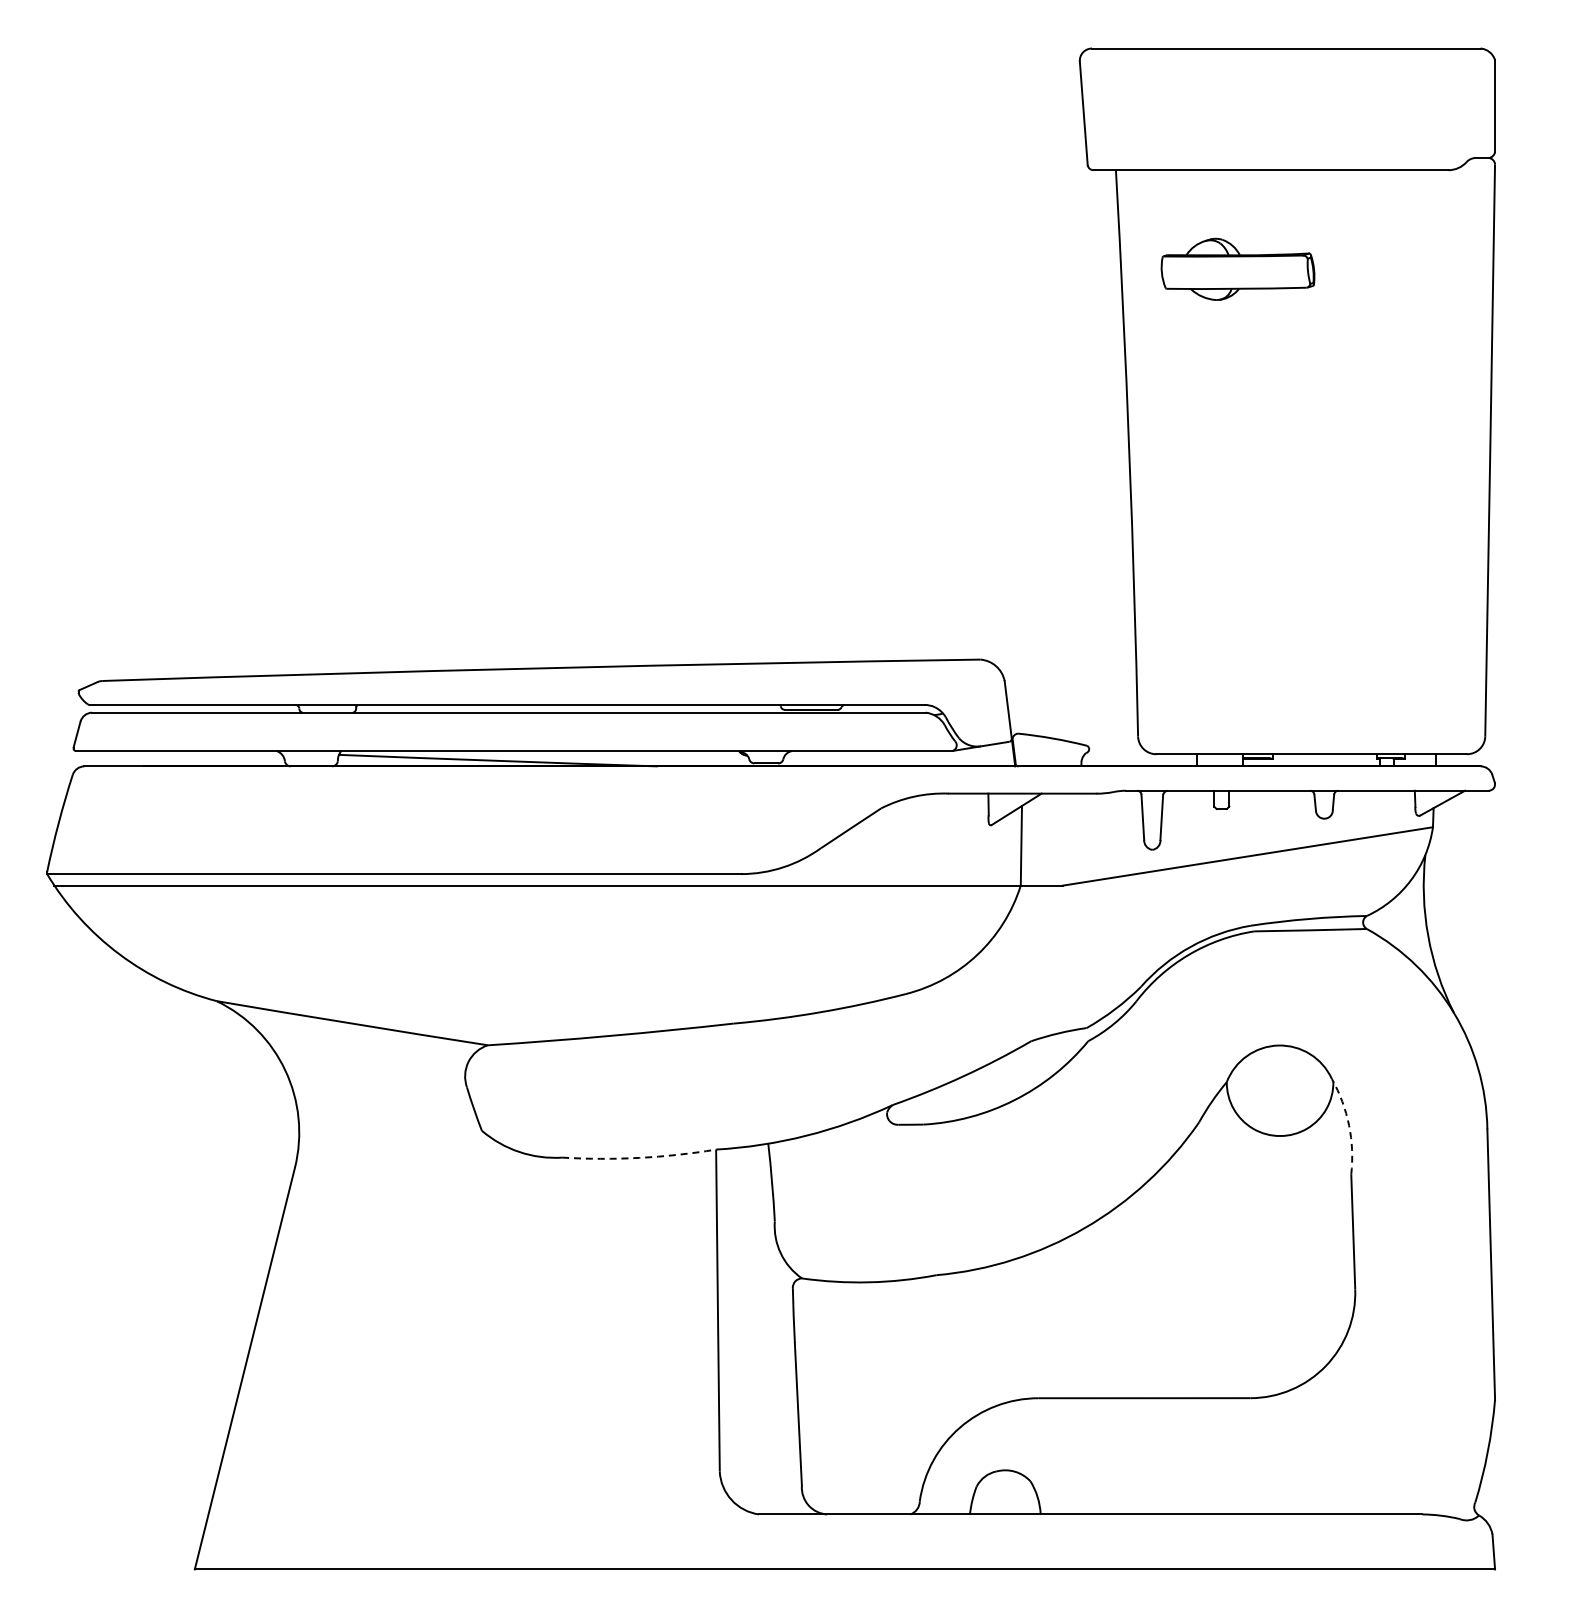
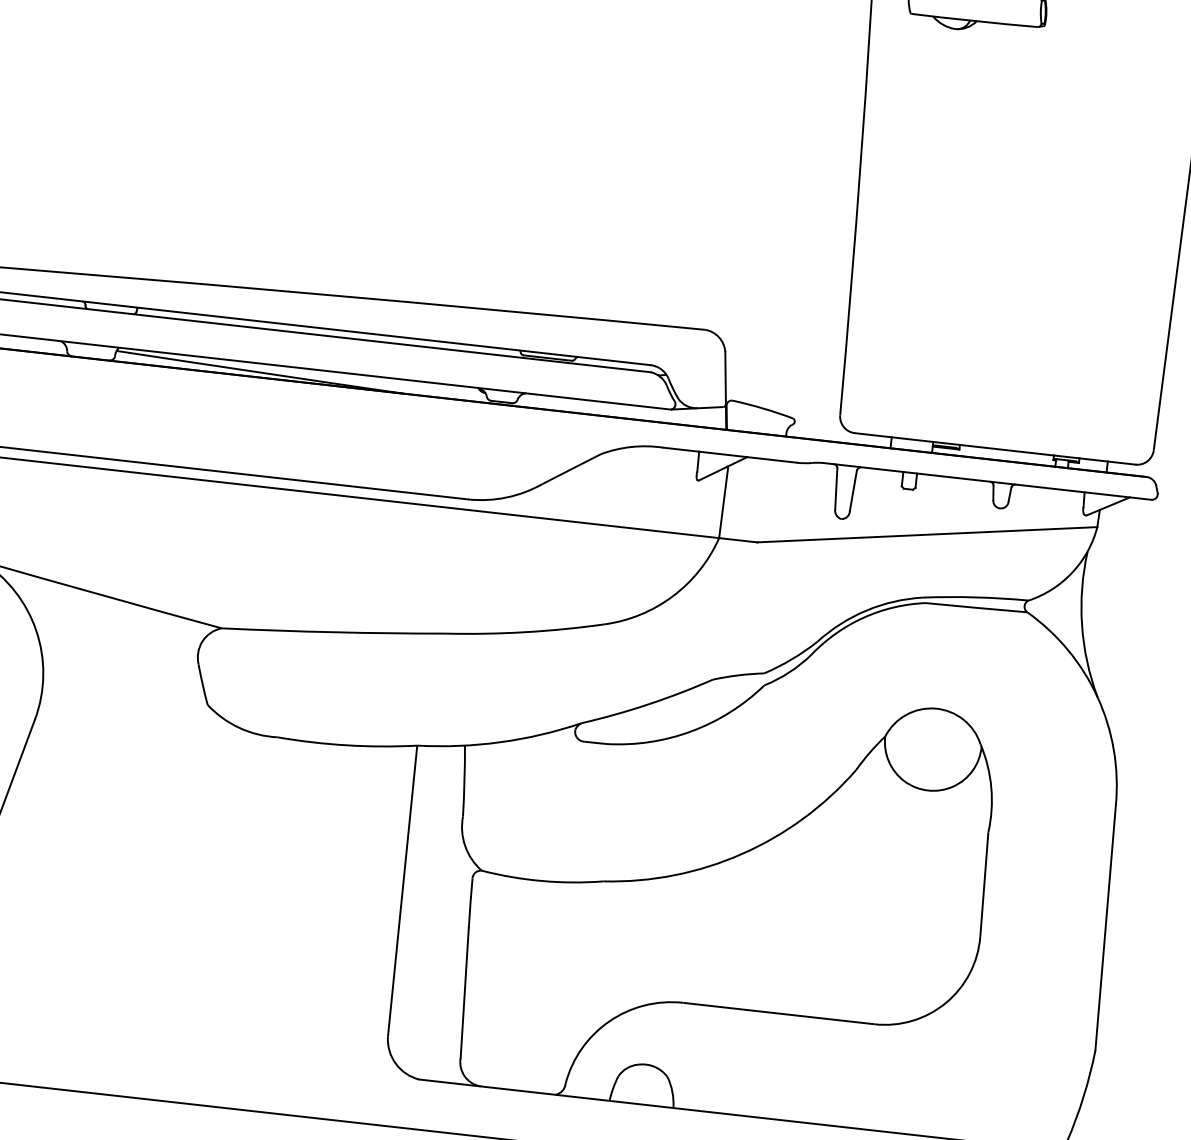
arc: (1349, 1125) -> (991, 788), dashed -> solid
arc: (639, 1157) -> (347, 745), dashed -> solid

